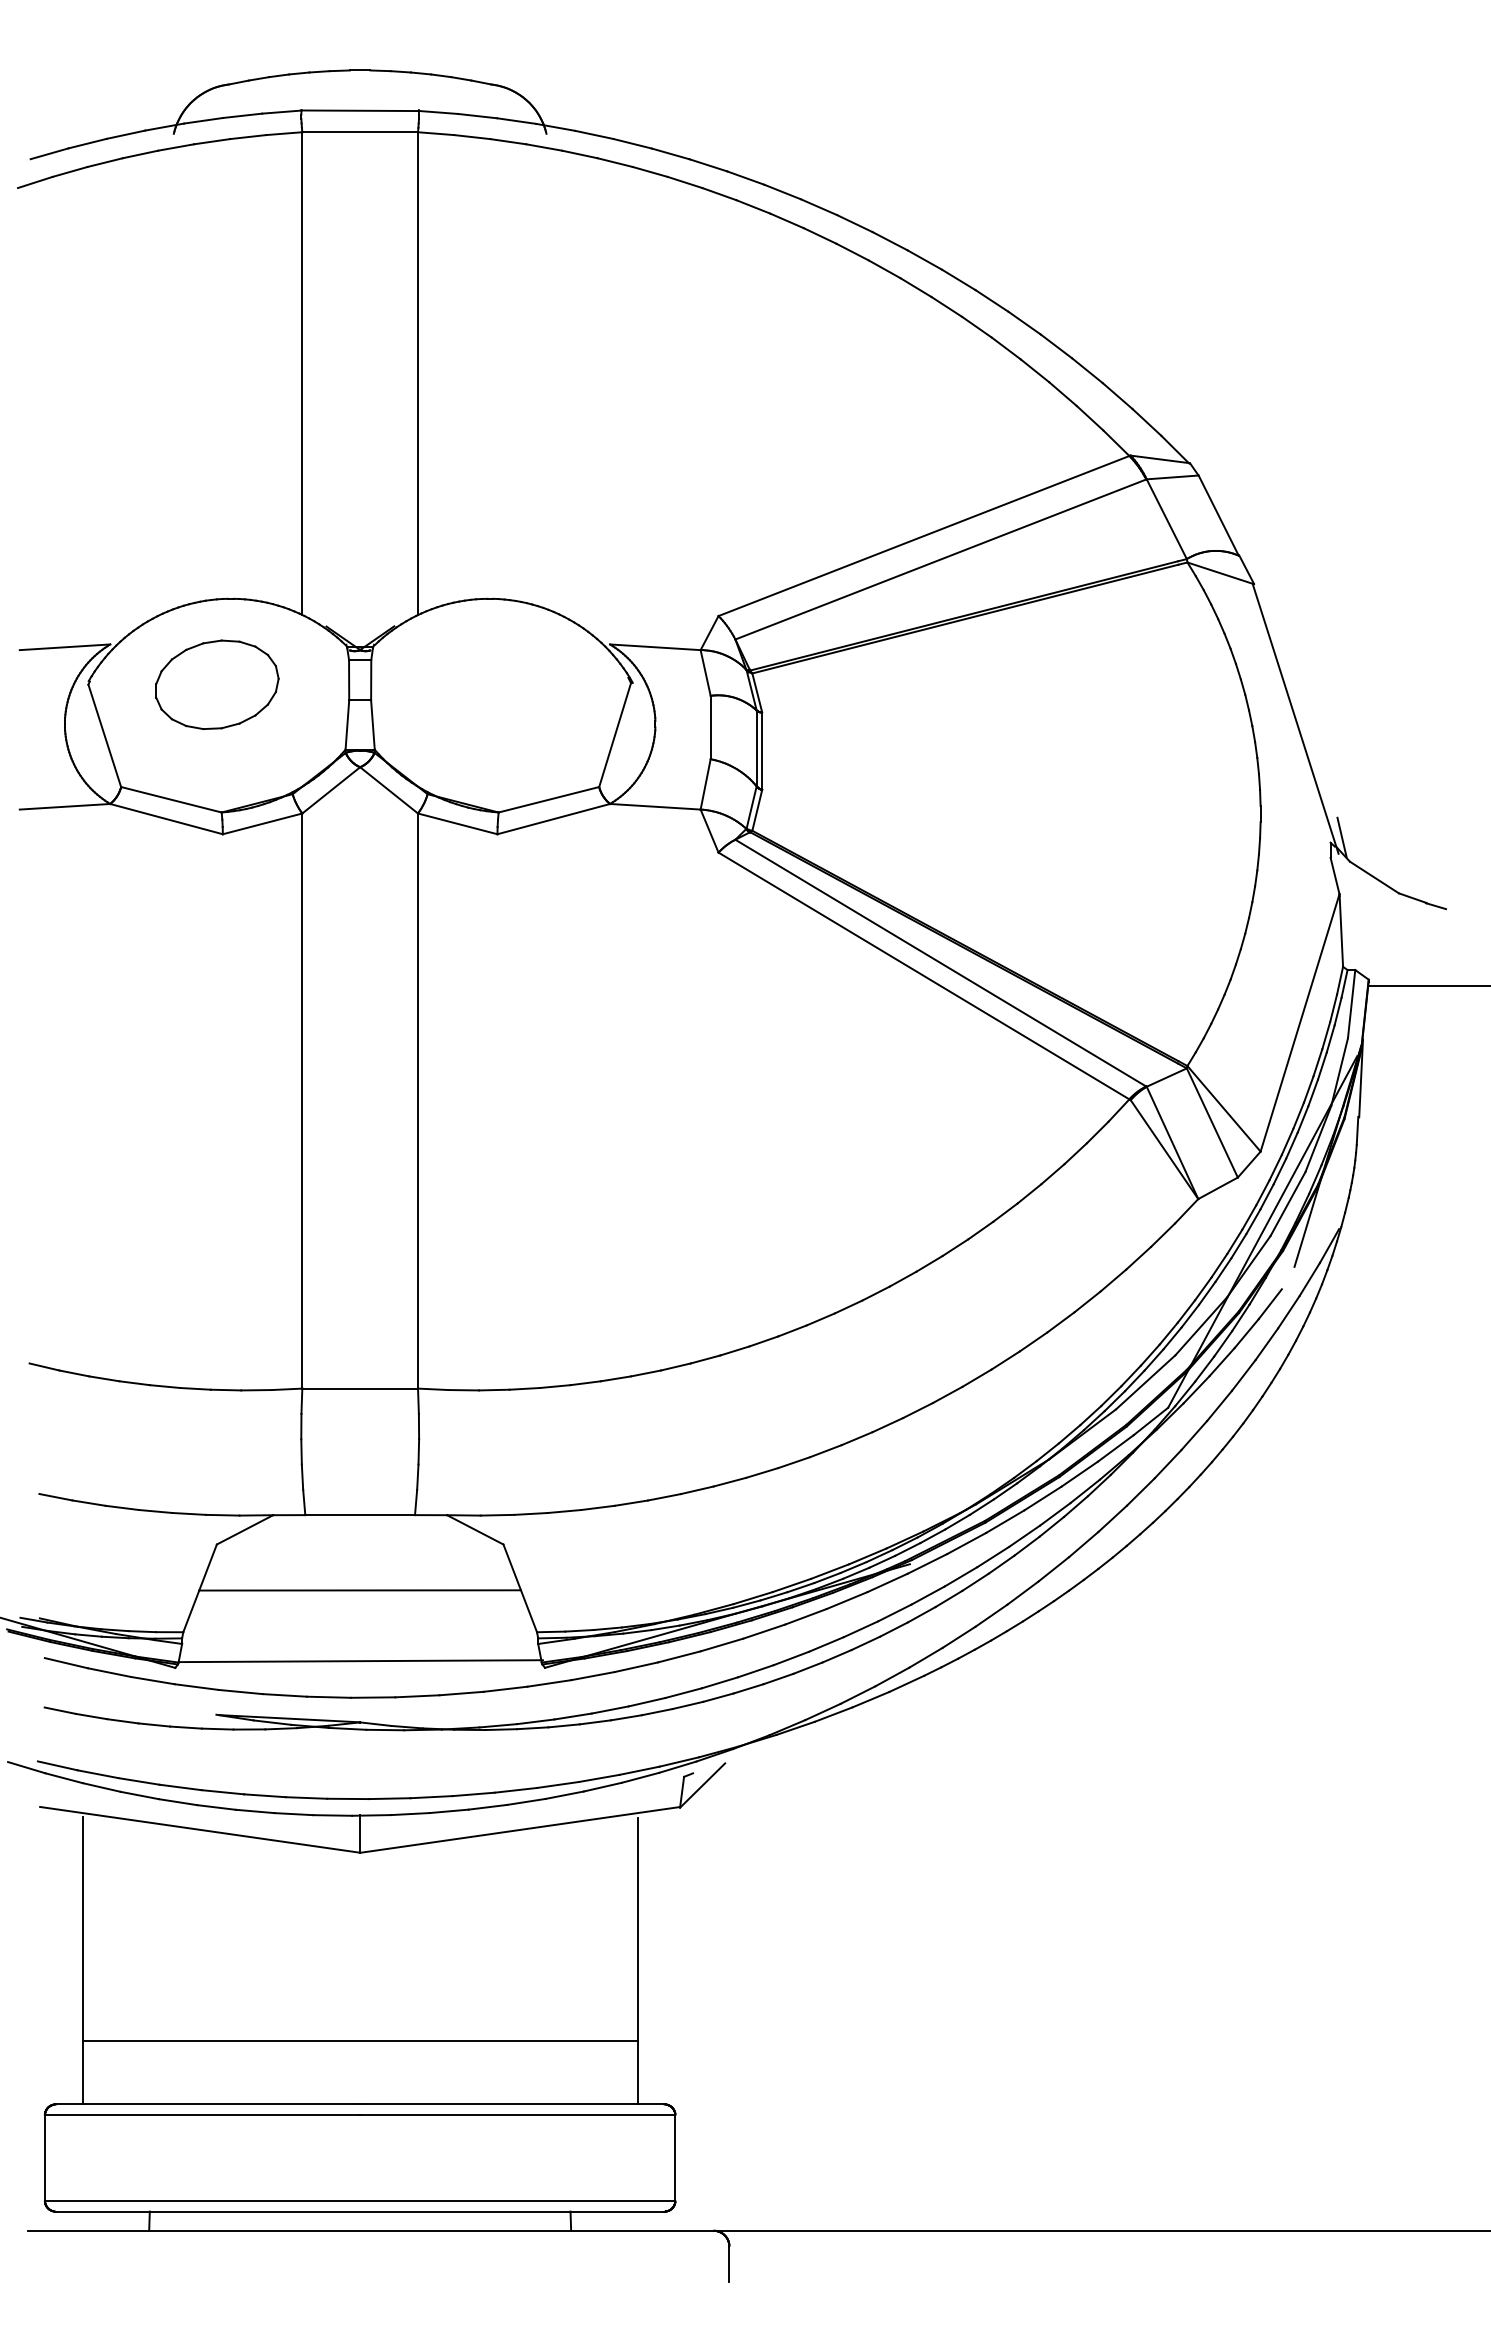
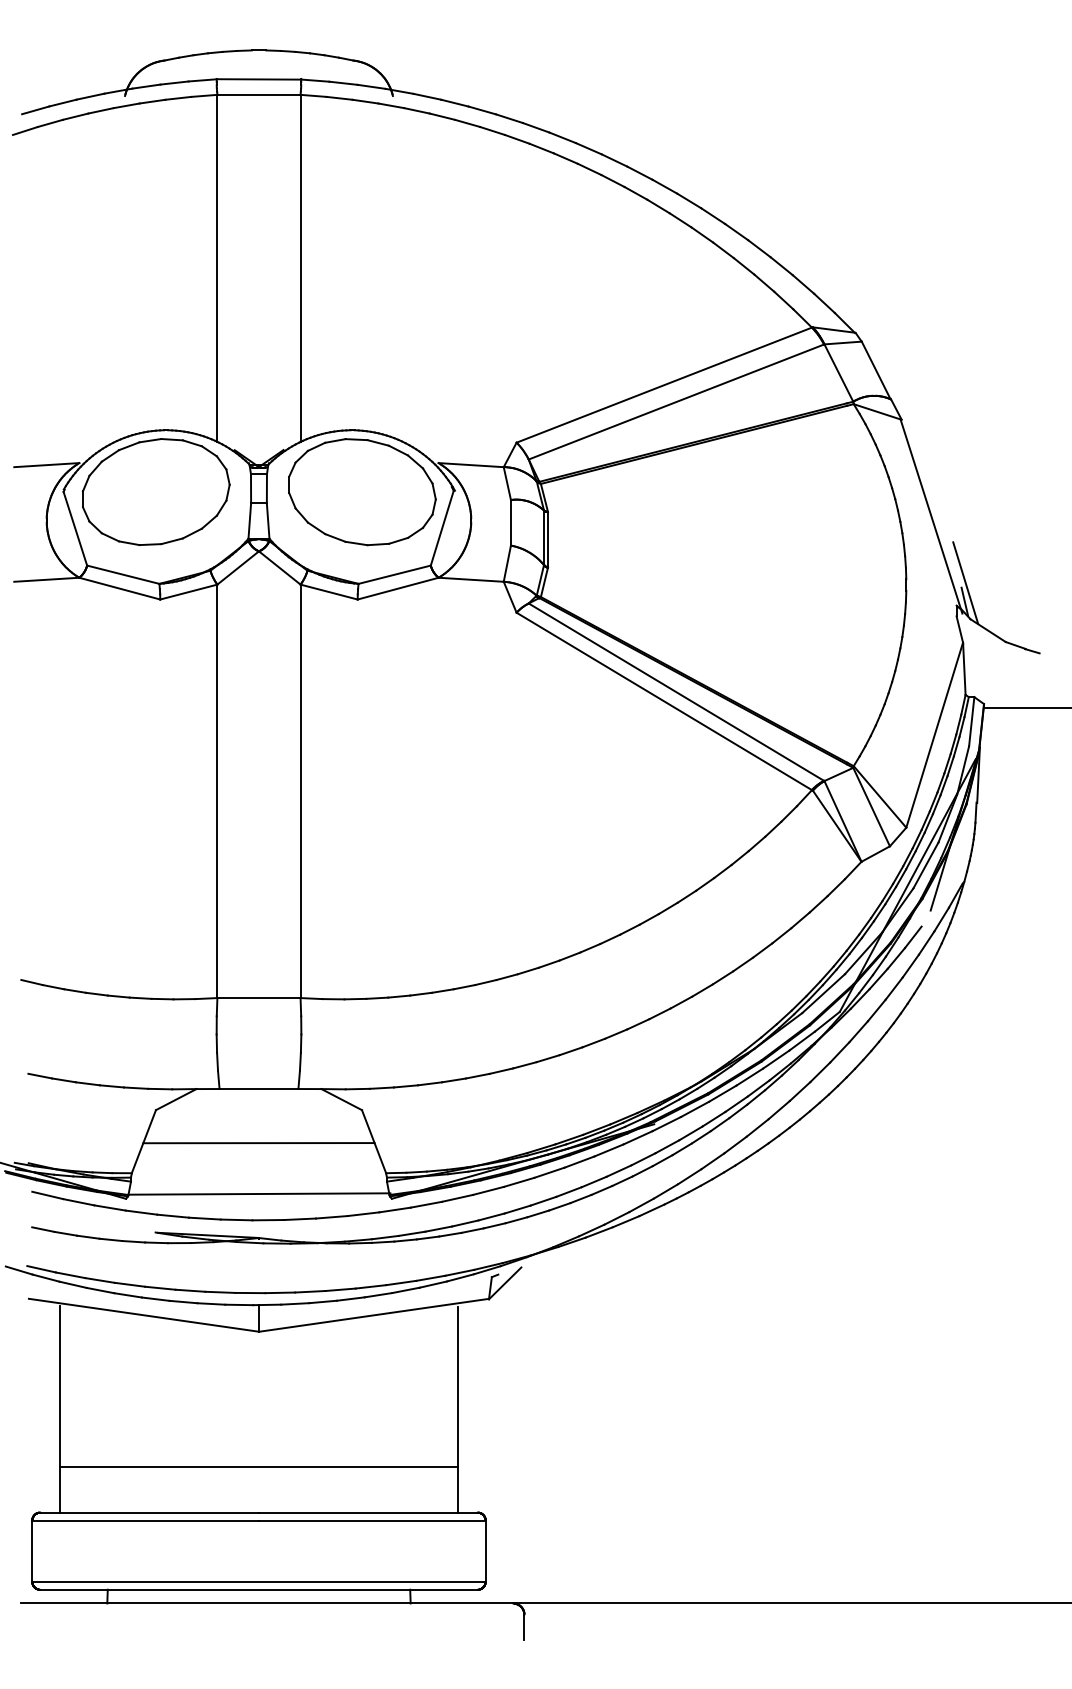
part: (217, 684) -> (156, 491), size x1.67
part: (504, 684) -> (362, 491), added
line: (1342, 810) -> (965, 582), added

